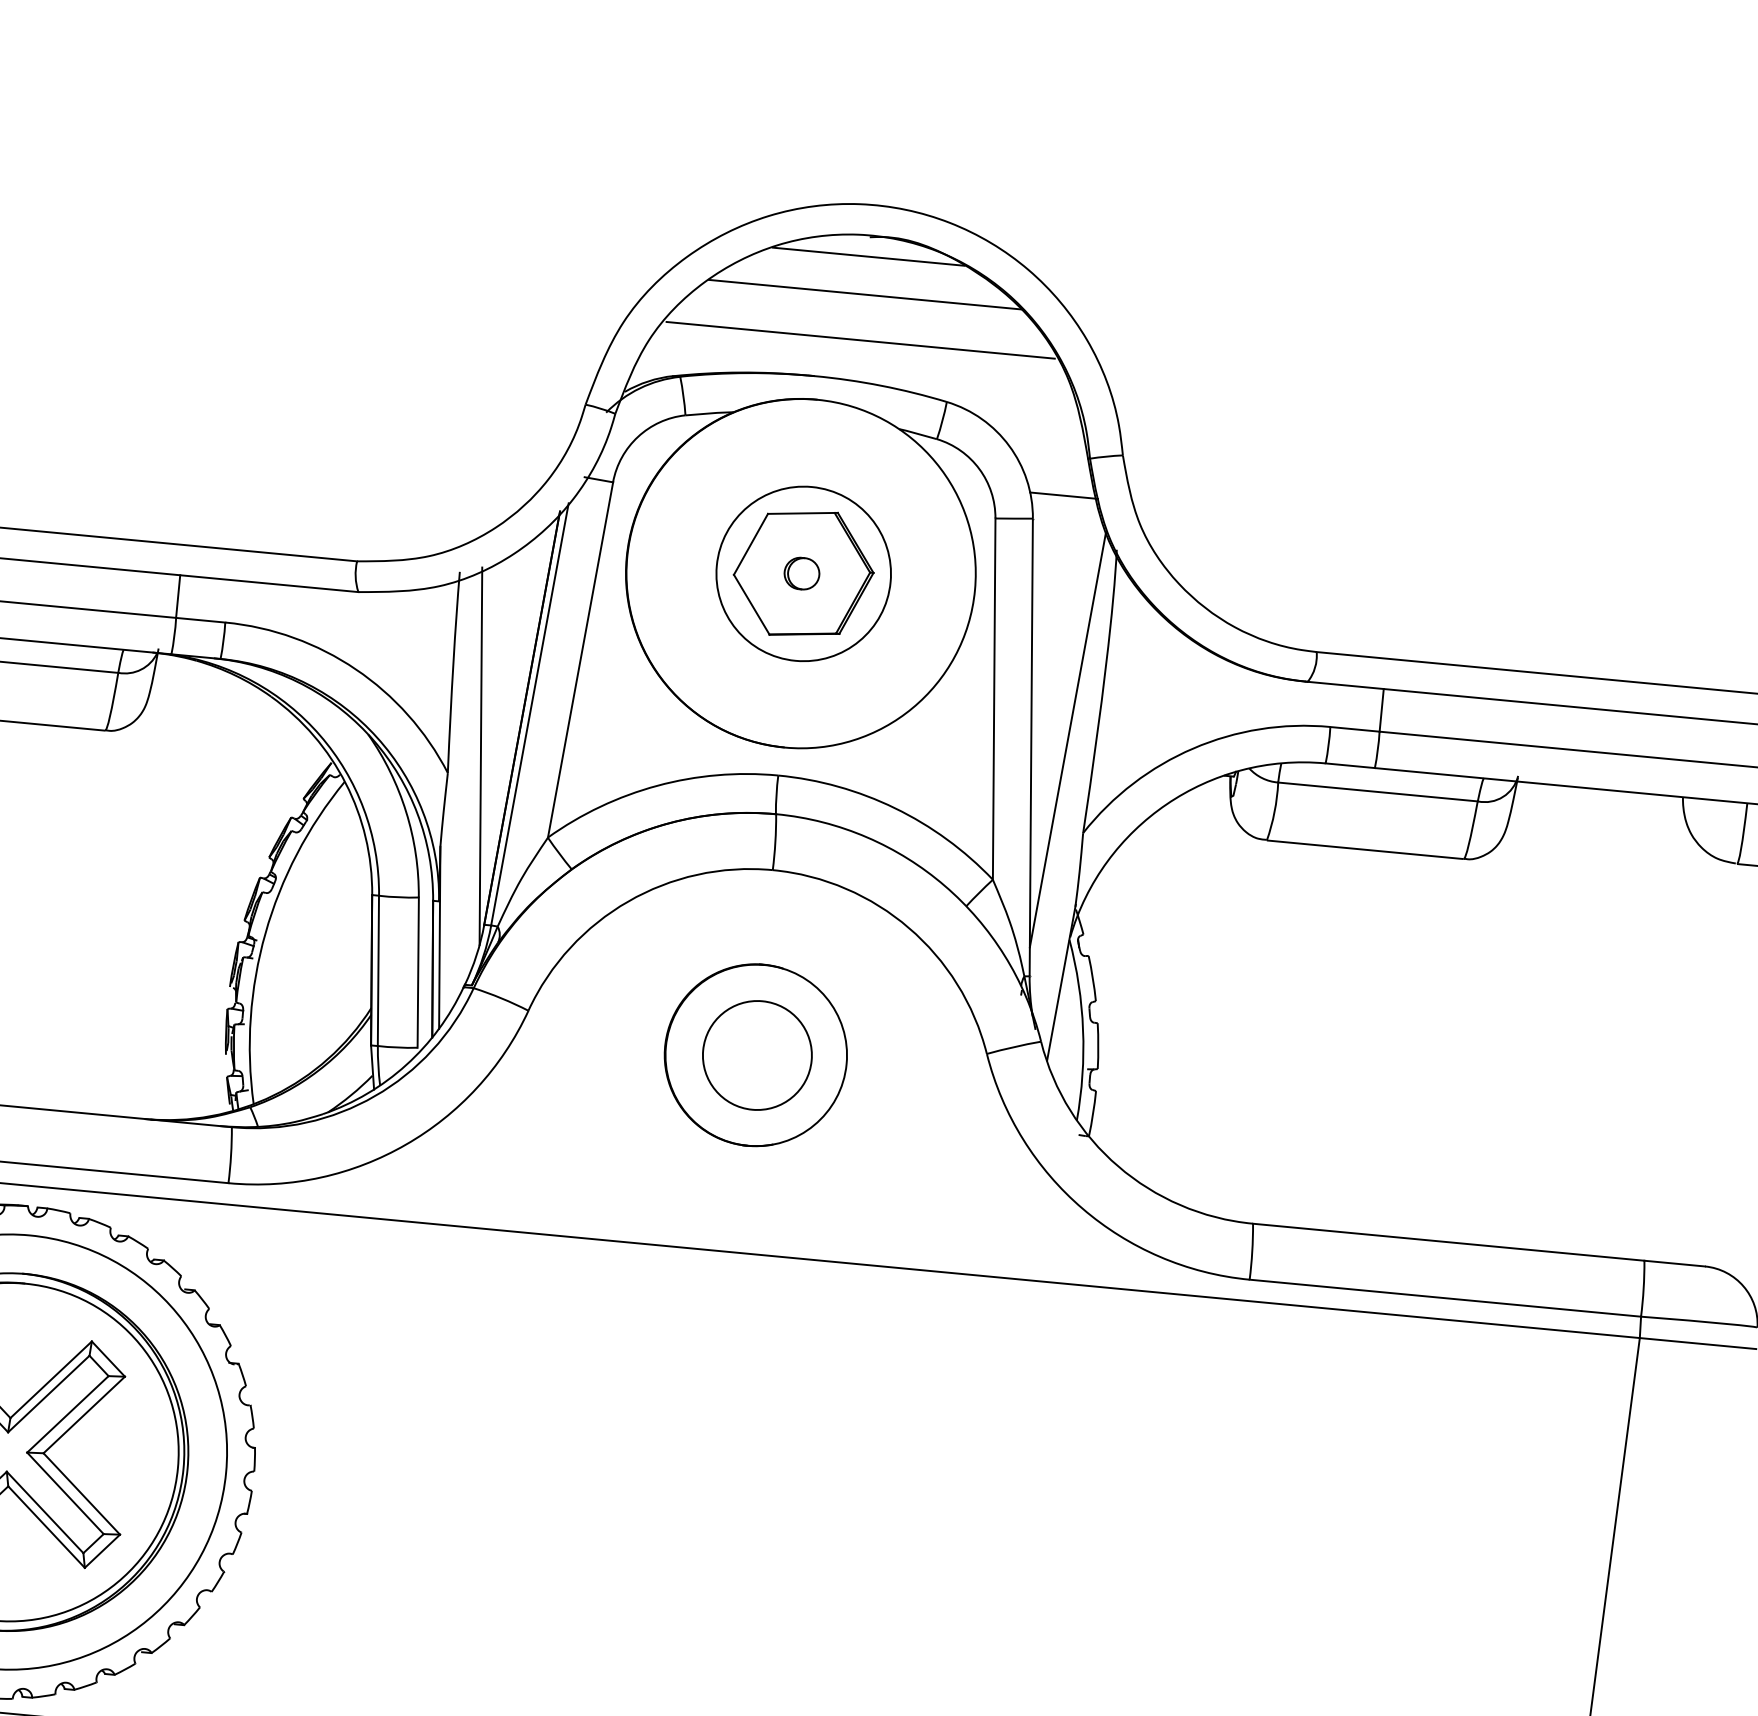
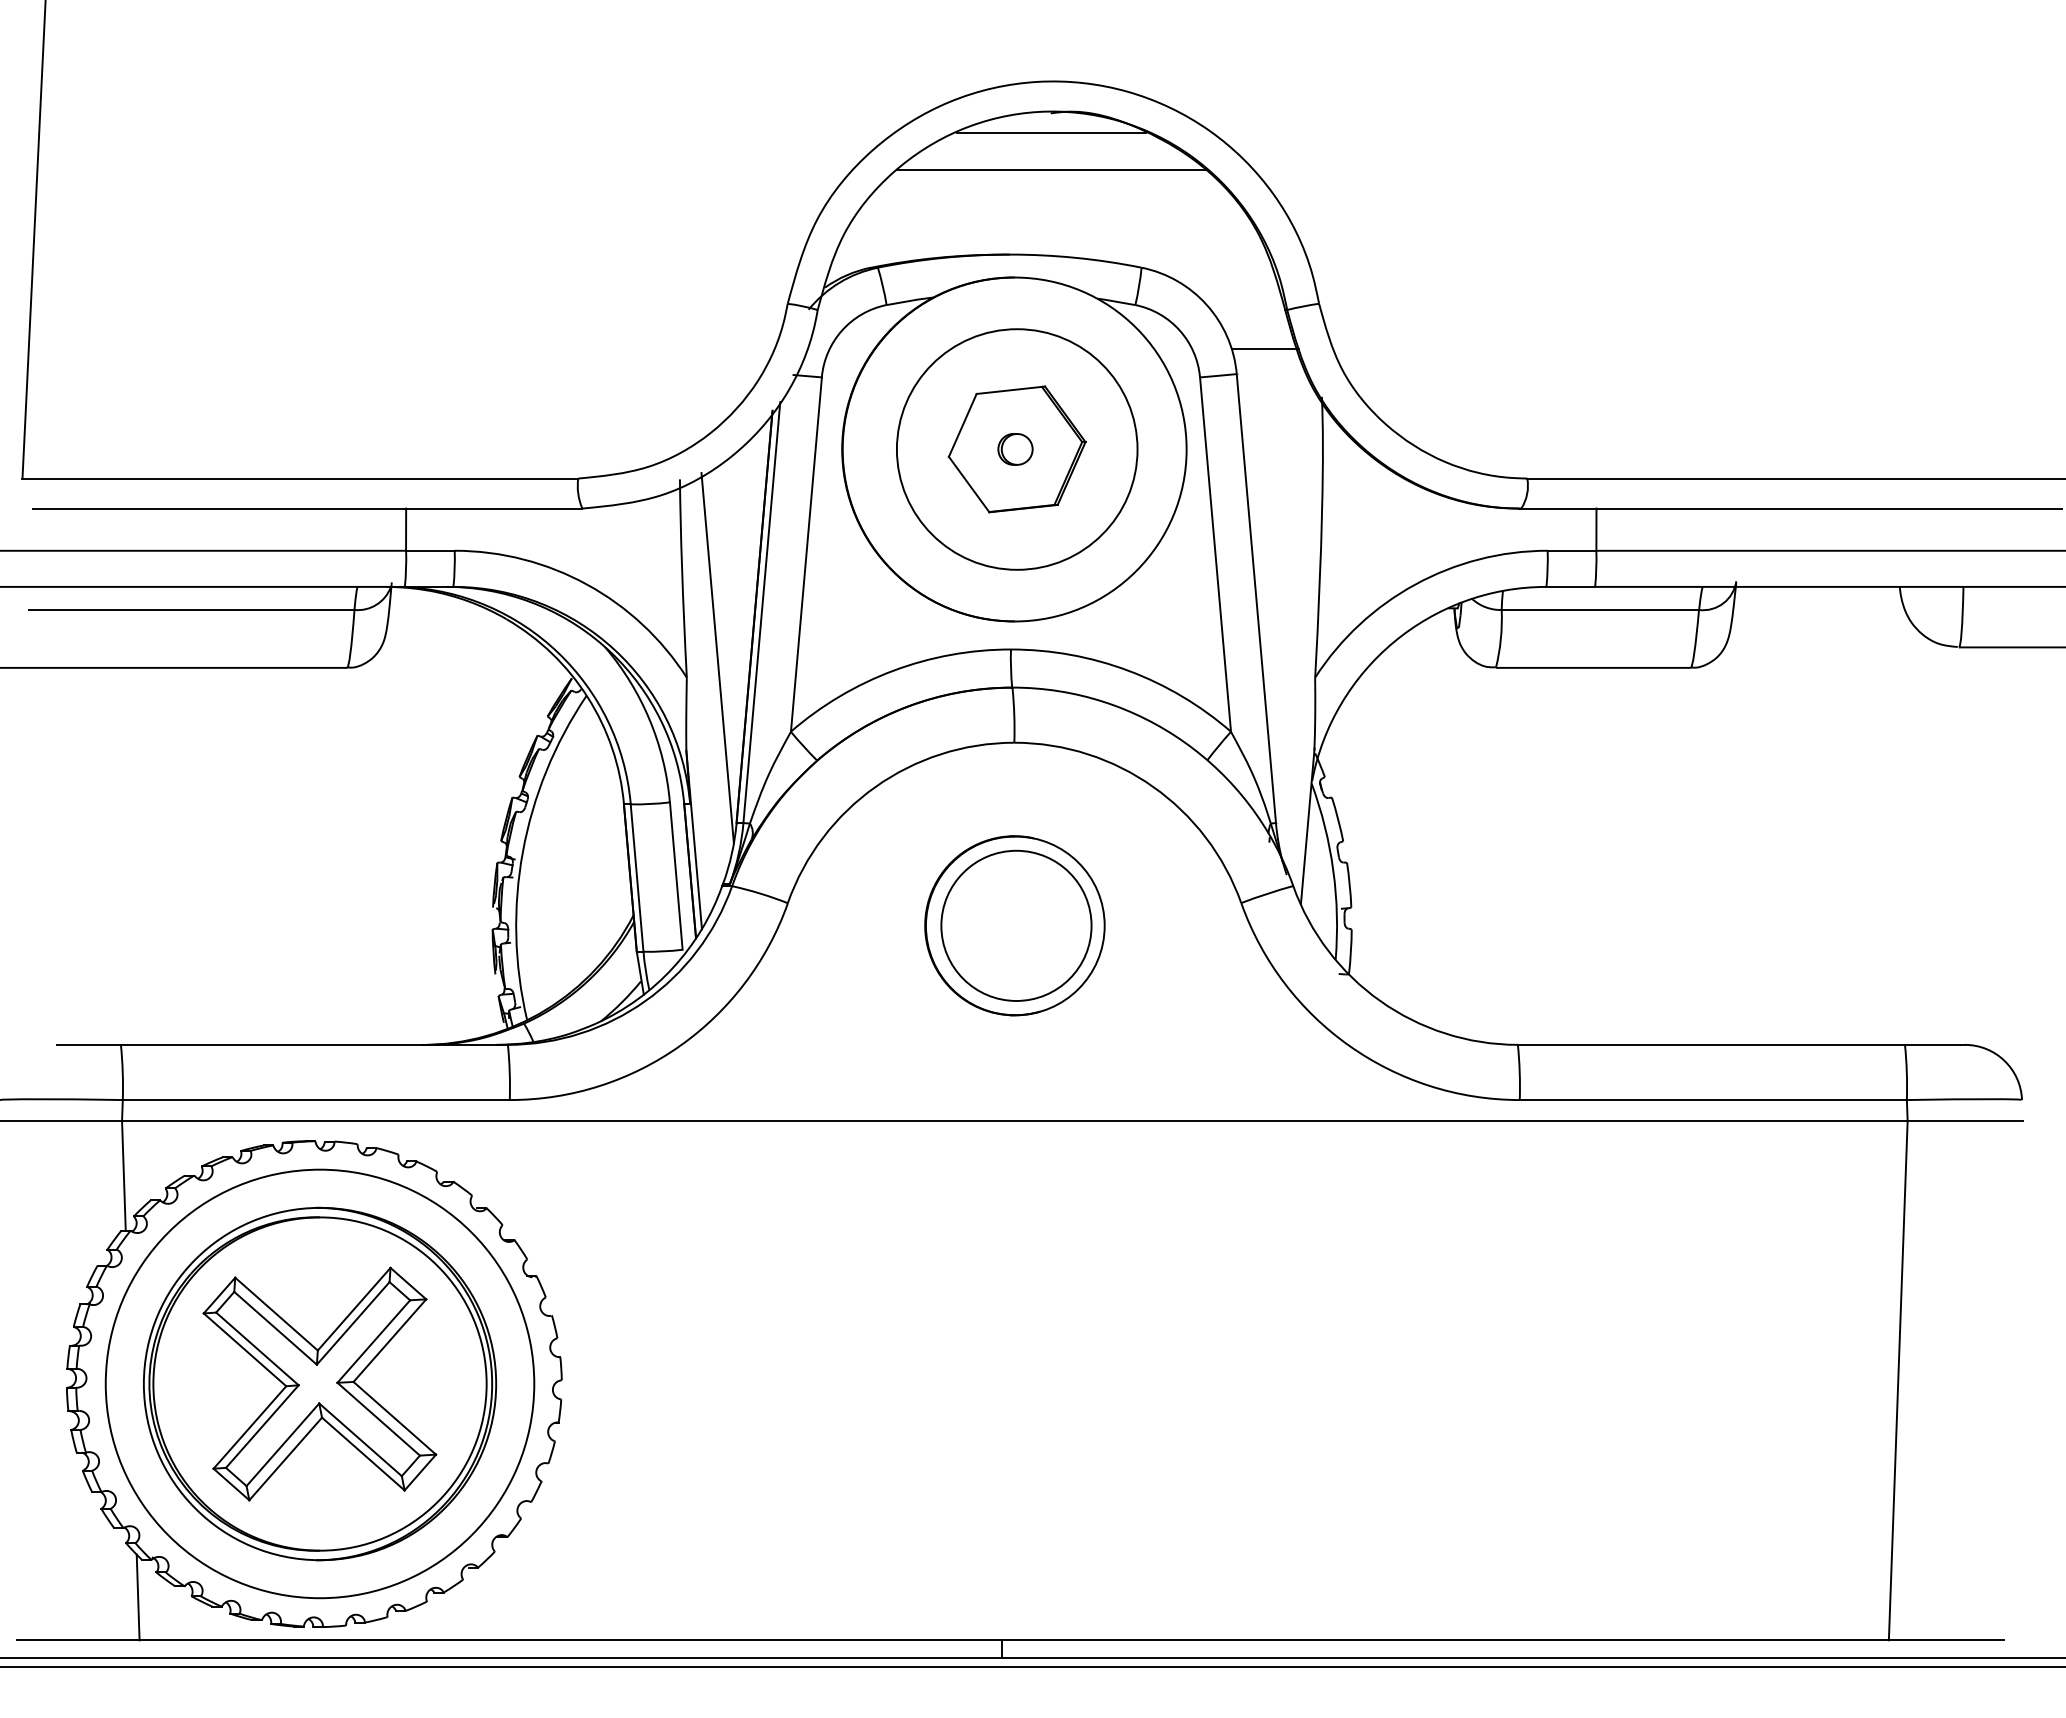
line: (860, 340) -> (1051, 215), removed
circle: (804, 573) -> (1017, 449), size x1.4
line: (1067, 739) -> (1291, 587), removed
circle: (757, 1055) -> (1016, 925), size x1.4

